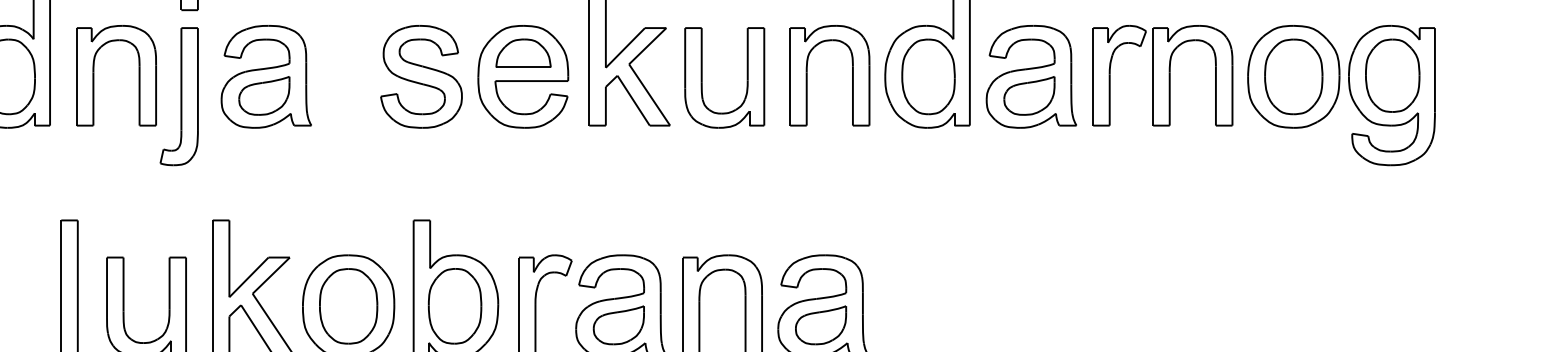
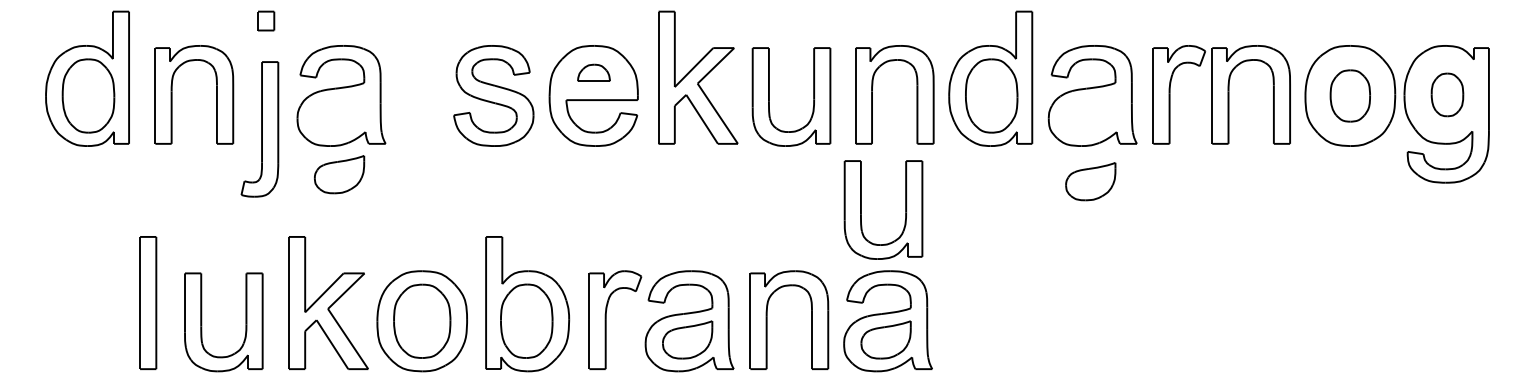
part: (523, 52) -> (593, 72), size x0.6
part: (1392, 75) -> (1447, 94), size x0.6
part: (1293, 76) -> (1350, 95), size x0.7
part: (264, 95) -> (339, 174), moved
part: (1029, 95) -> (1090, 181), moved
part: (178, 96) -> (259, 129), moved
part: (795, 192) -> (861, 209), added

